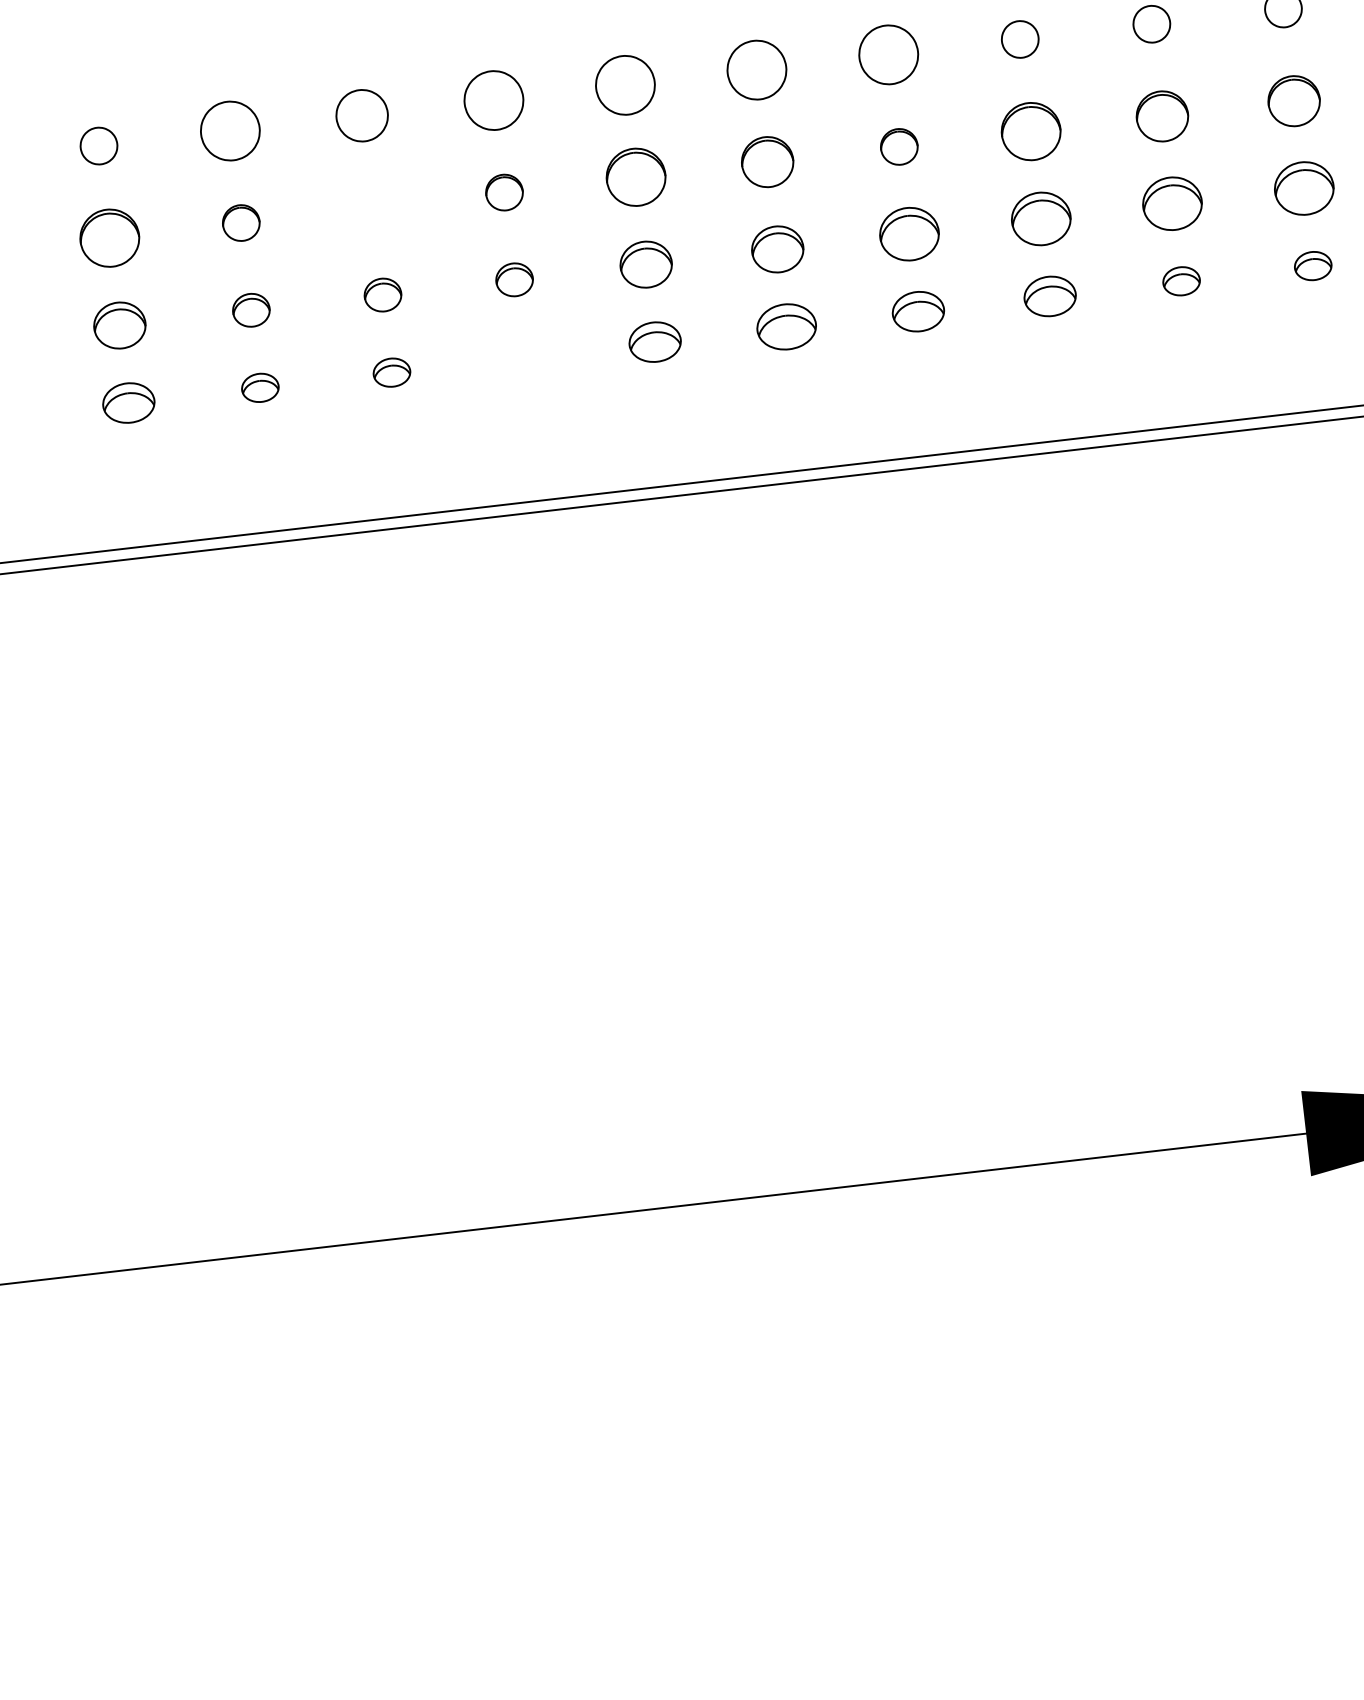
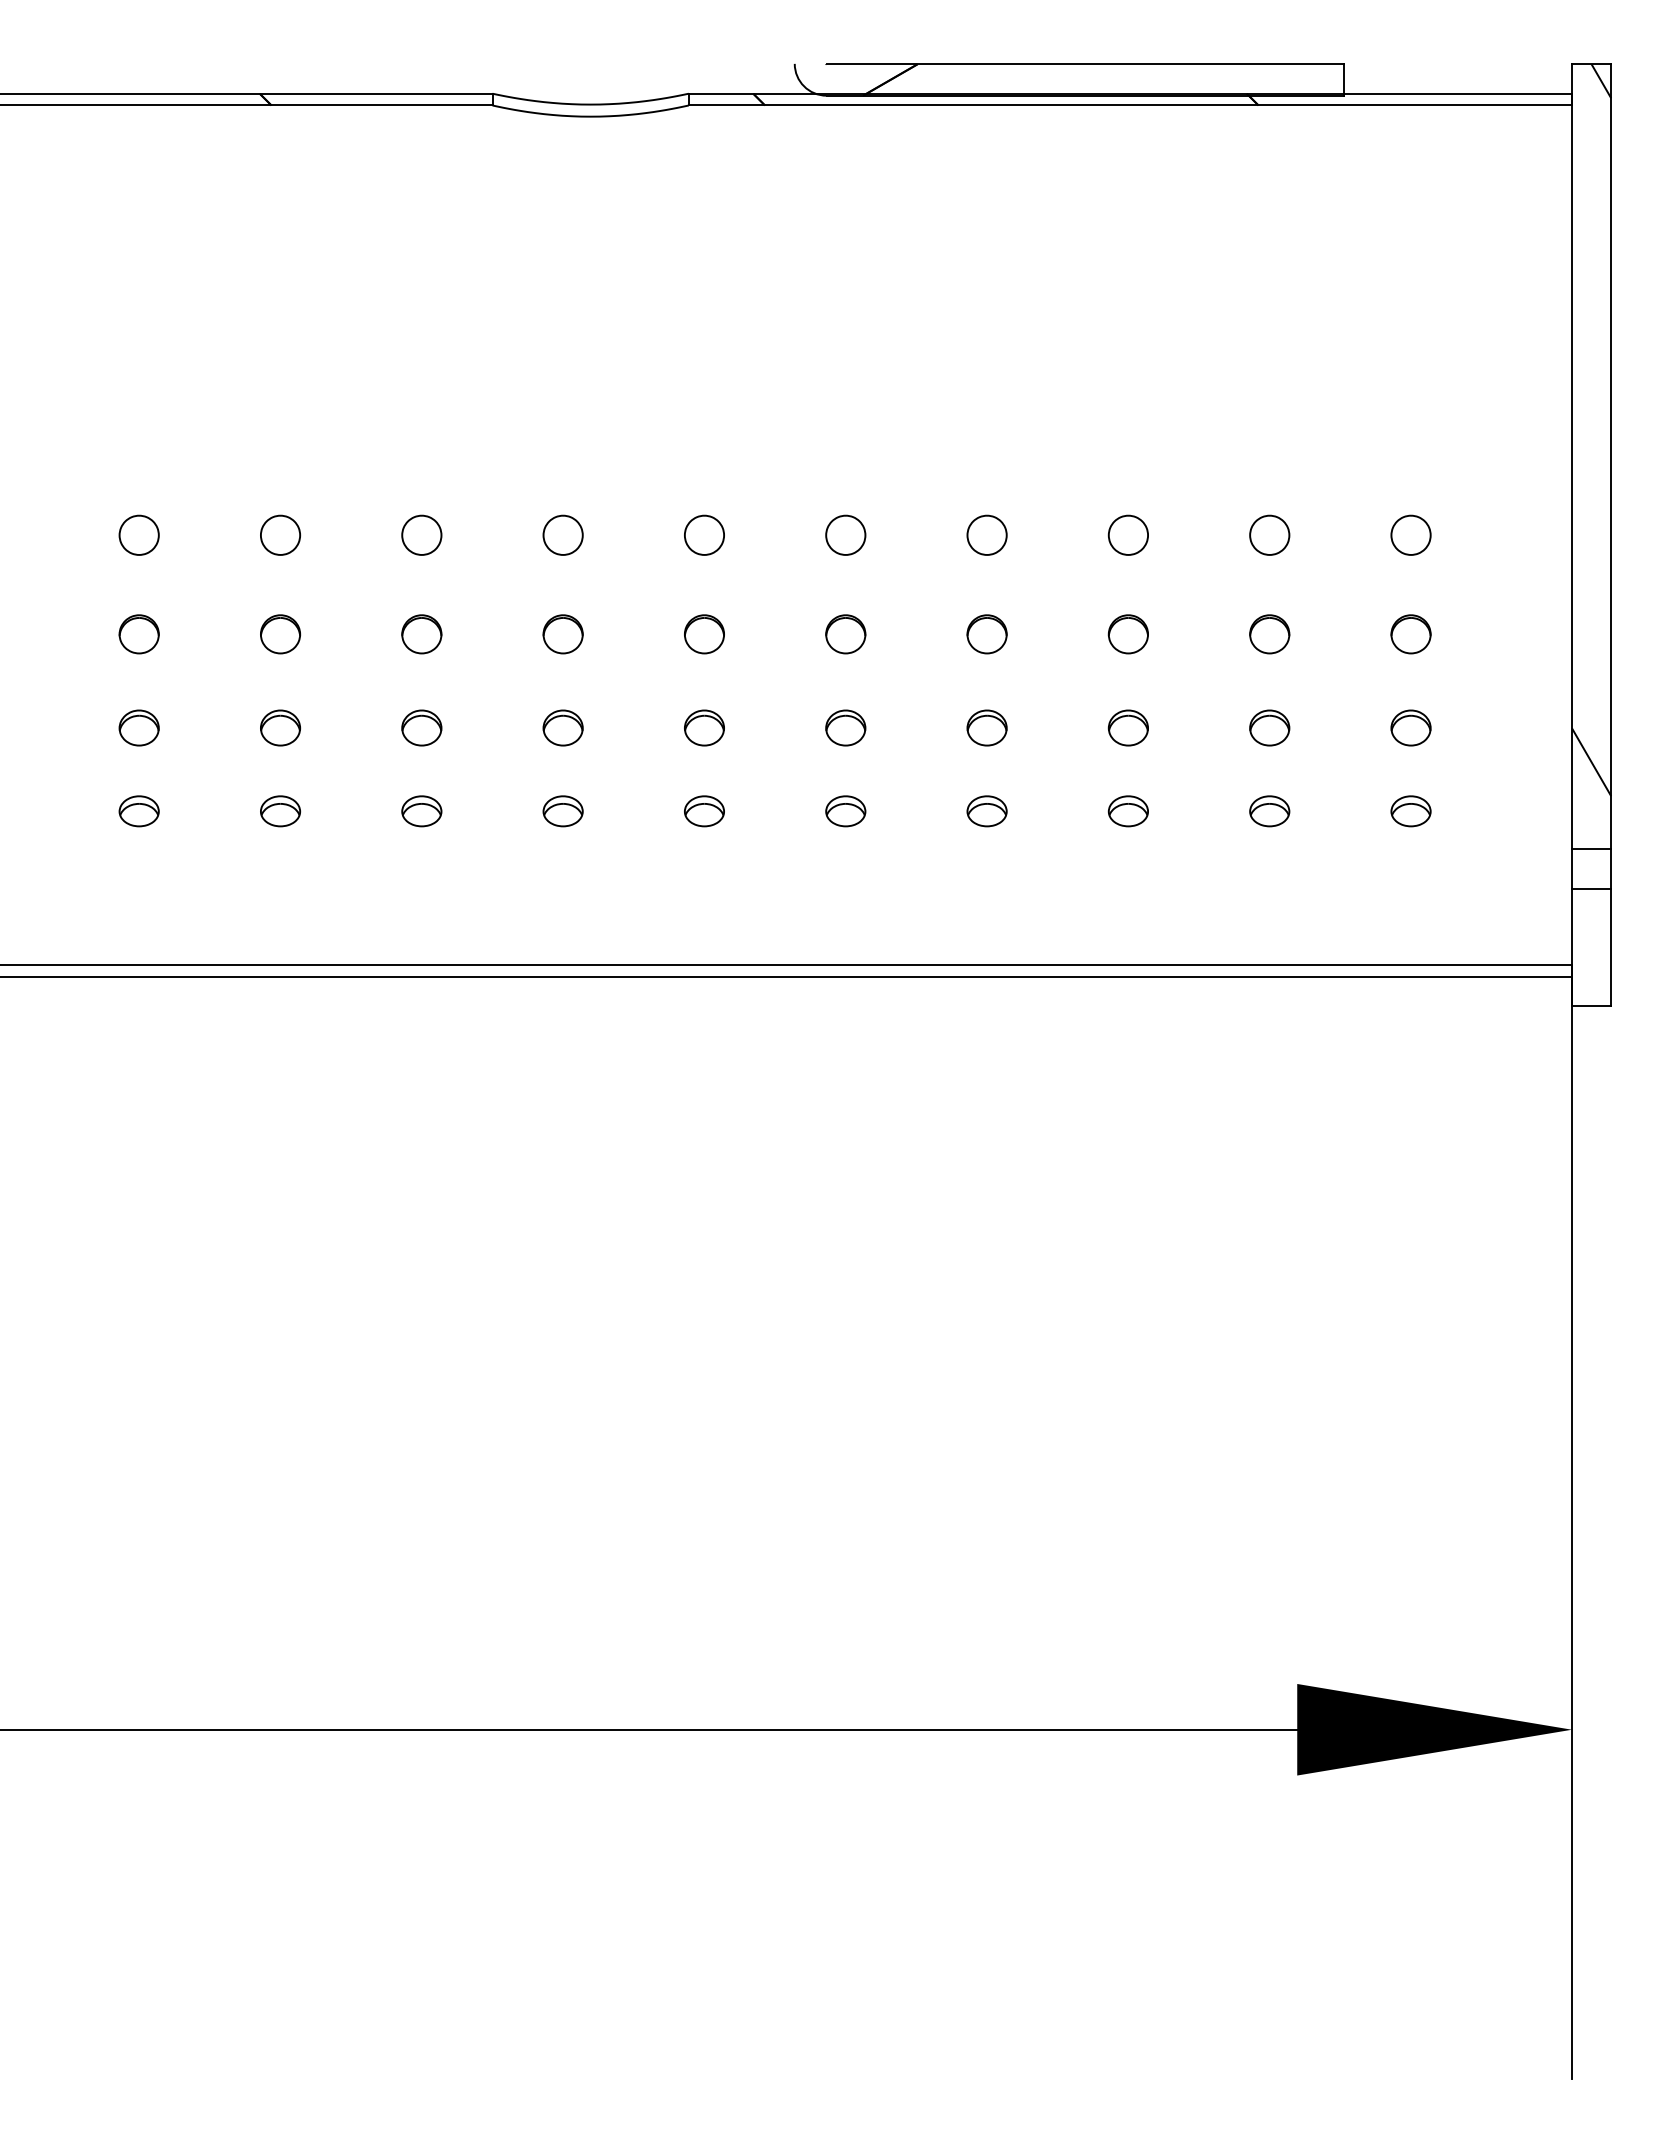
part: (887, 54) -> (986, 534), size x0.62
part: (756, 69) -> (845, 534), size x0.62
part: (625, 84) -> (704, 534), size x0.62
part: (493, 99) -> (562, 534), size x0.62
part: (1293, 101) -> (1410, 634), size x0.71
part: (361, 114) -> (421, 534), size x0.71
part: (1162, 116) -> (1269, 634), size x0.71
part: (230, 130) -> (280, 534), size x0.62
part: (1030, 131) -> (1127, 634), size x0.62
part: (767, 162) -> (845, 634), size x0.71
part: (636, 177) -> (704, 634), size x0.62
part: (1303, 188) -> (1410, 727), size x0.62
part: (1172, 203) -> (1269, 727), size x0.62
part: (372, 208) -> (421, 634), added
part: (1040, 218) -> (1127, 727), size x0.62
part: (908, 233) -> (986, 727), size x0.62
part: (109, 238) -> (138, 634), size x0.62
part: (777, 248) -> (845, 727), size x0.71
part: (646, 264) -> (704, 727), size x0.71
part: (1049, 296) -> (1127, 811), size x0.71
part: (917, 311) -> (986, 811), size x0.71
part: (119, 325) -> (138, 727), size x0.71
part: (786, 327) -> (845, 811), size x0.62
part: (655, 342) -> (704, 811), size x0.71
part: (522, 357) -> (562, 811), added
part: (128, 403) -> (138, 811), size x0.71

